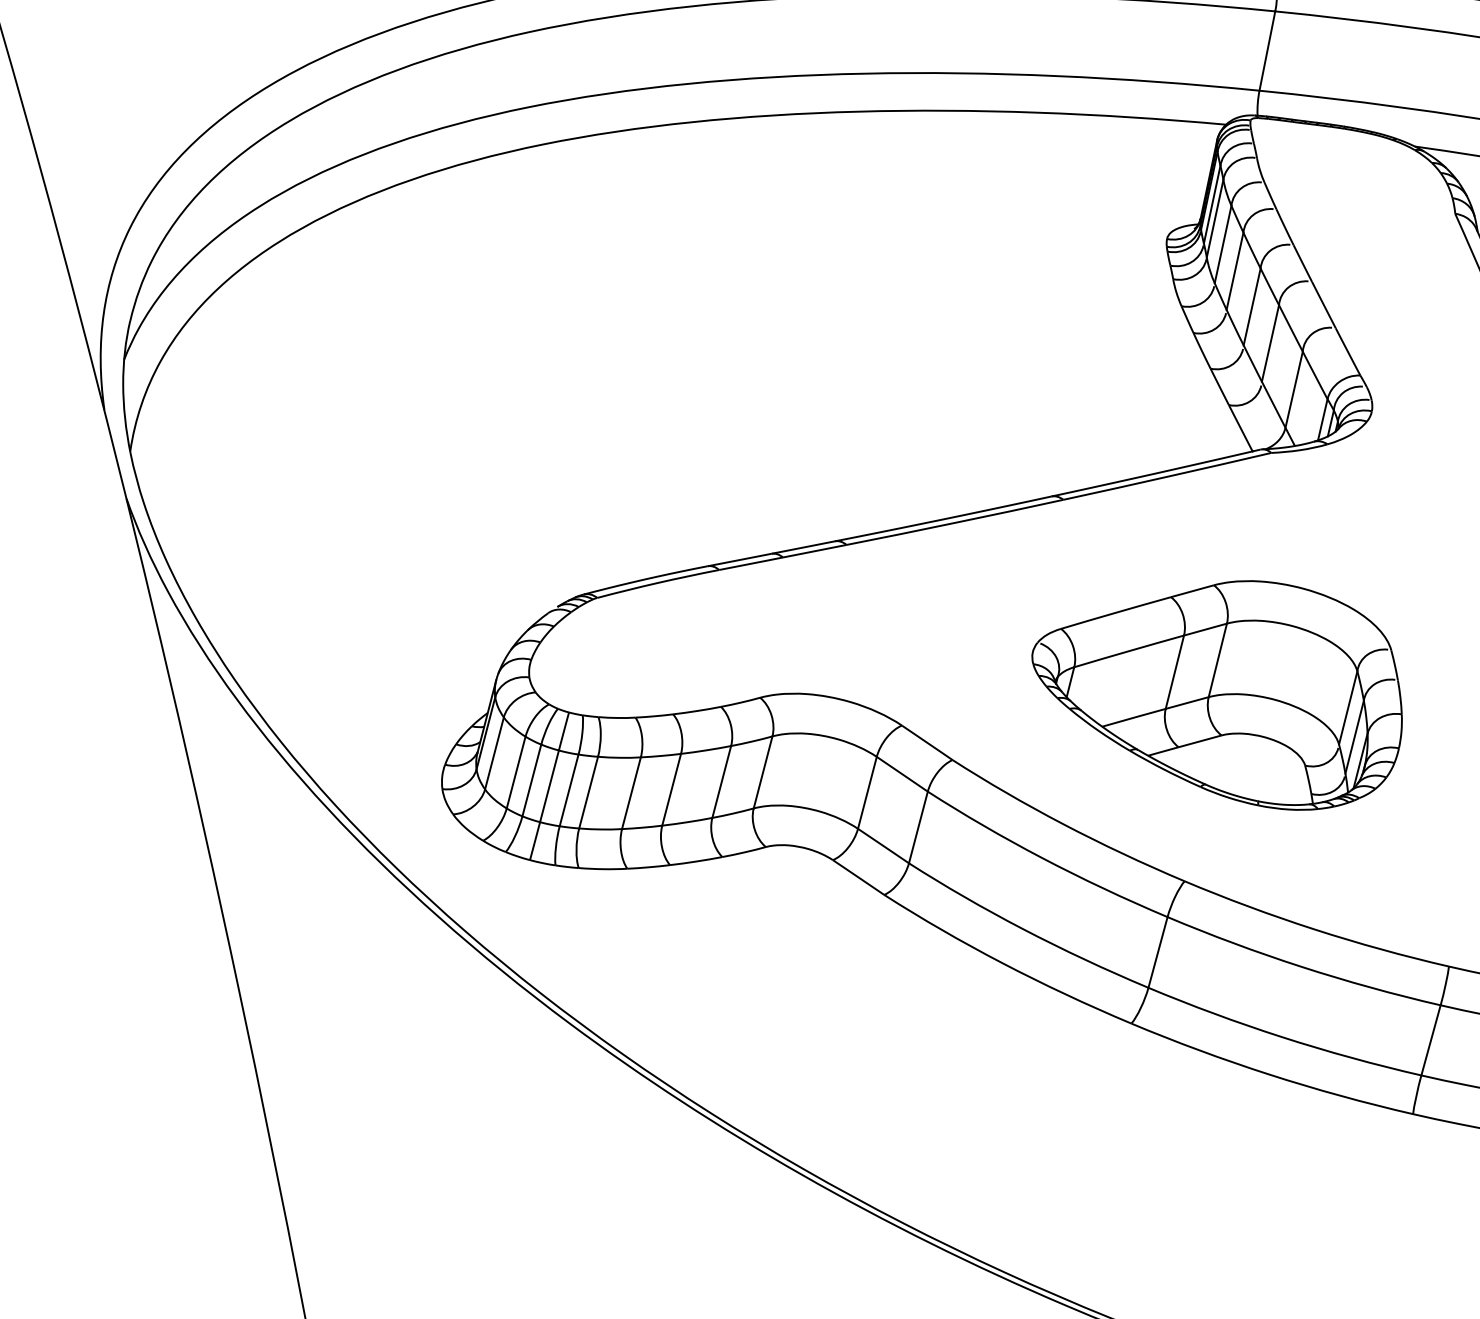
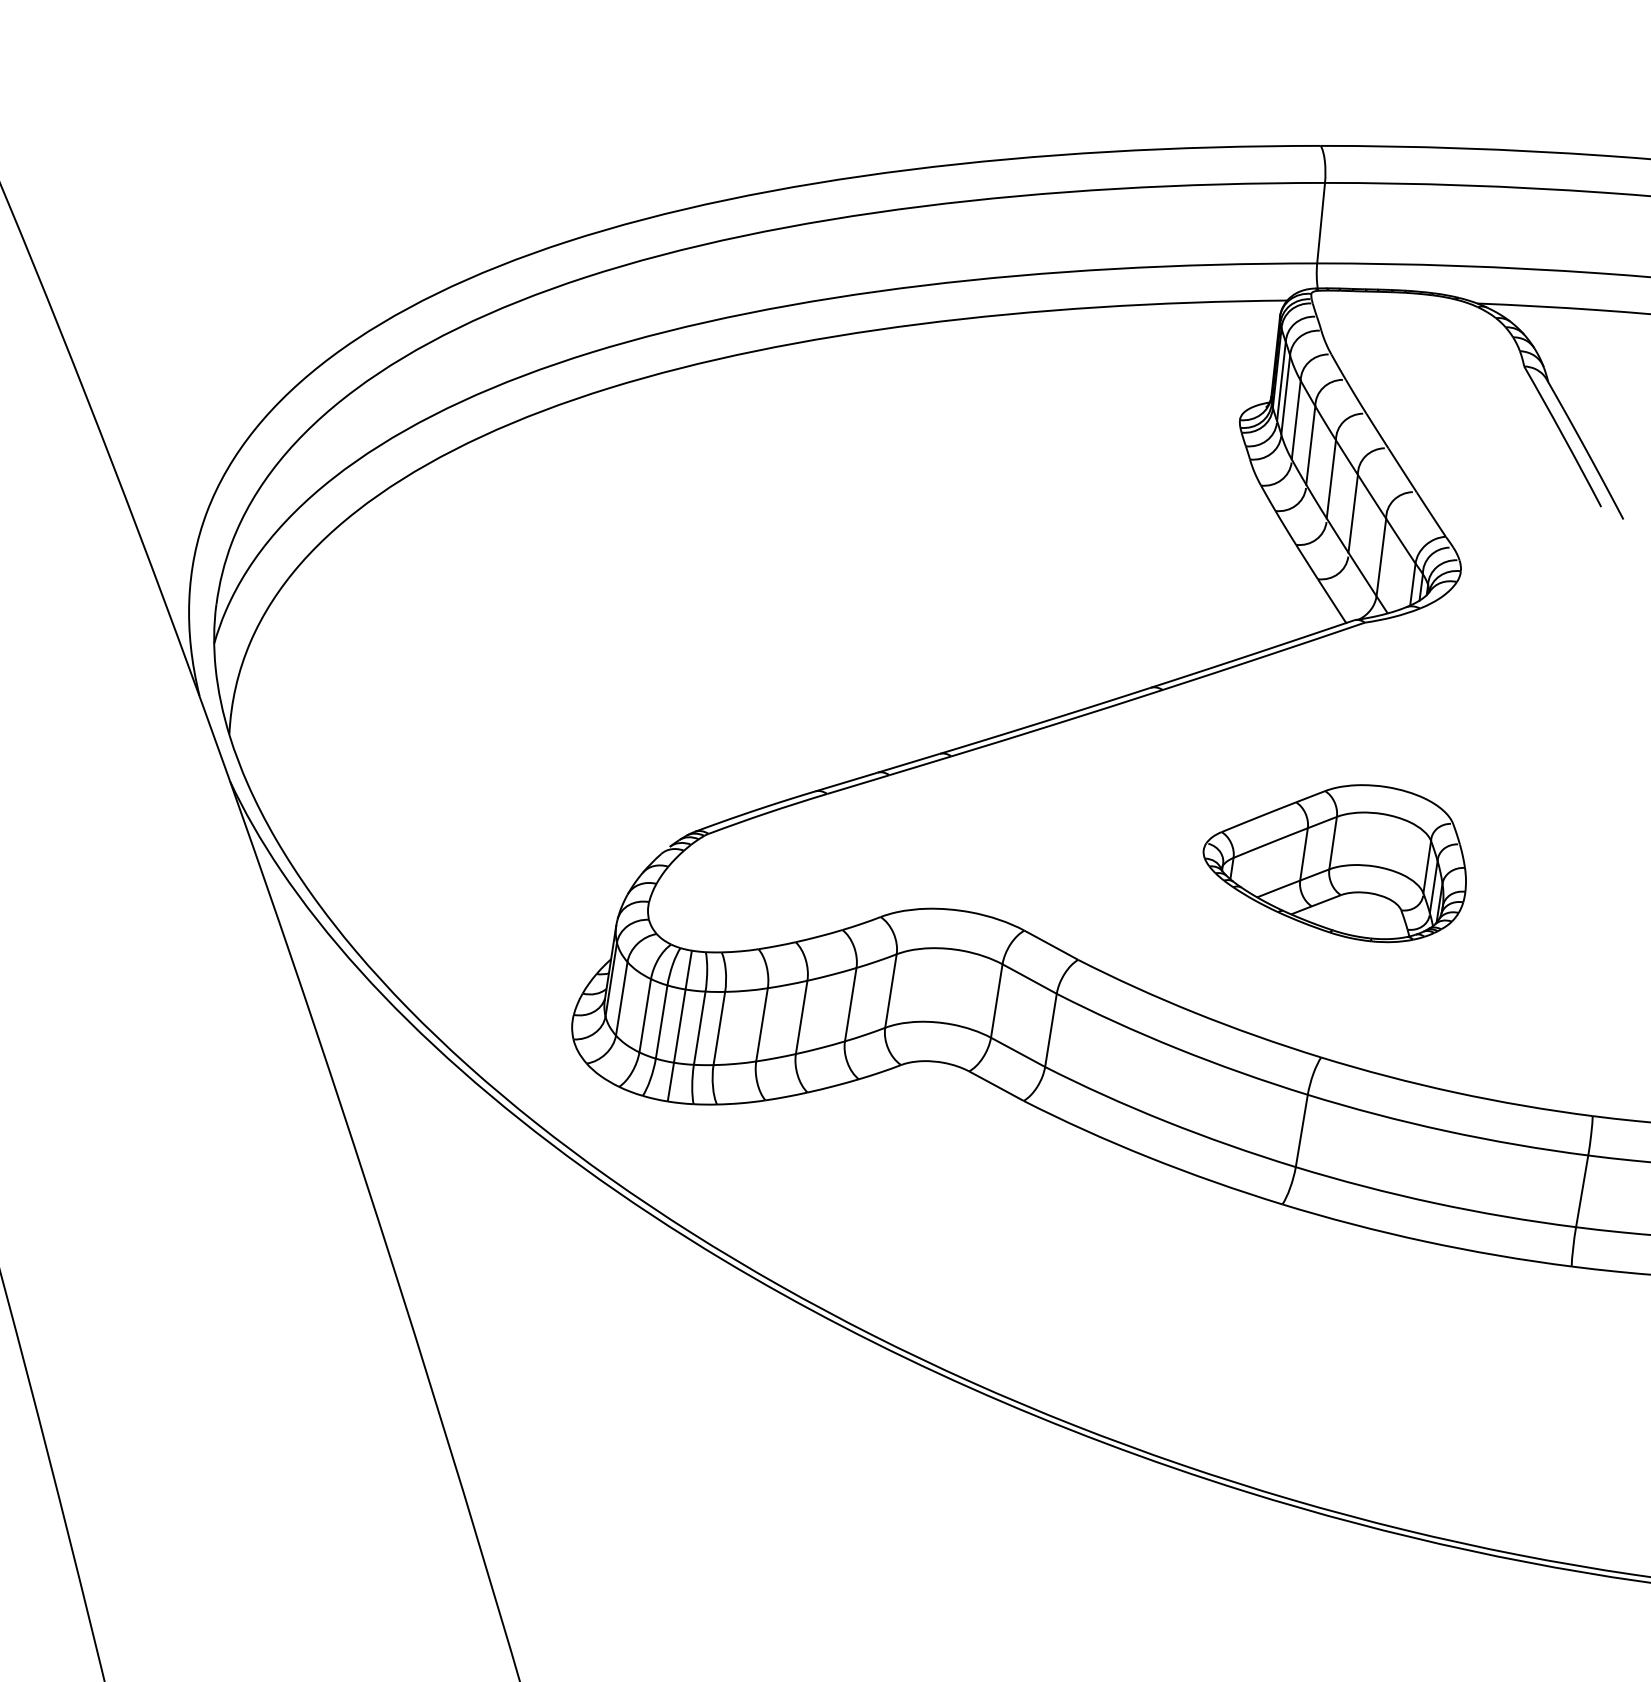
part: (1217, 689) -> (1334, 863), size x0.7

